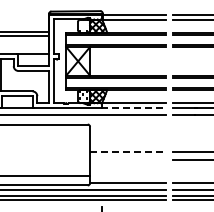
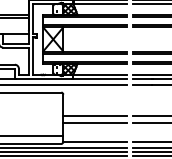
line: (133, 108) -> (99, 79), dashed -> solid
line: (127, 152) -> (94, 116), dashed -> solid
line: (127, 160) -> (94, 122), added

